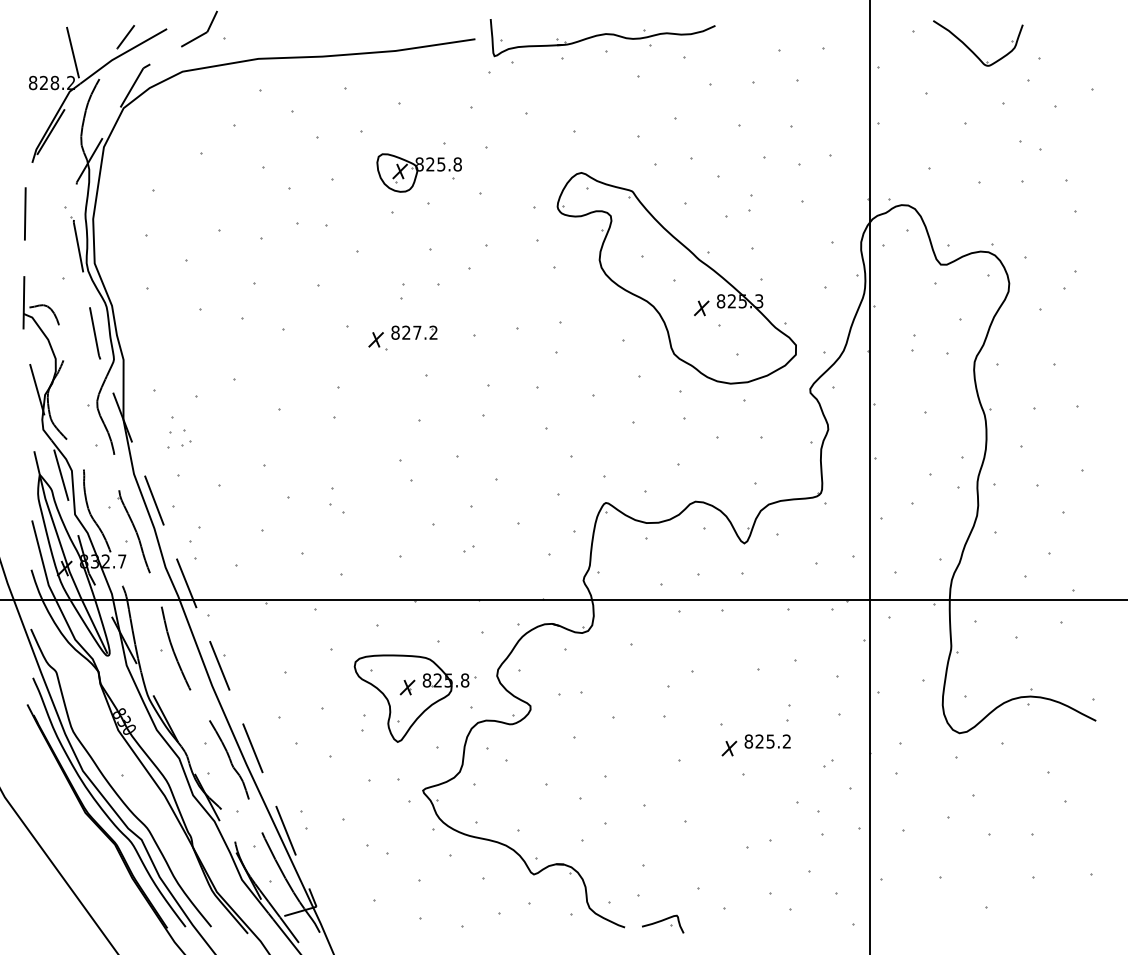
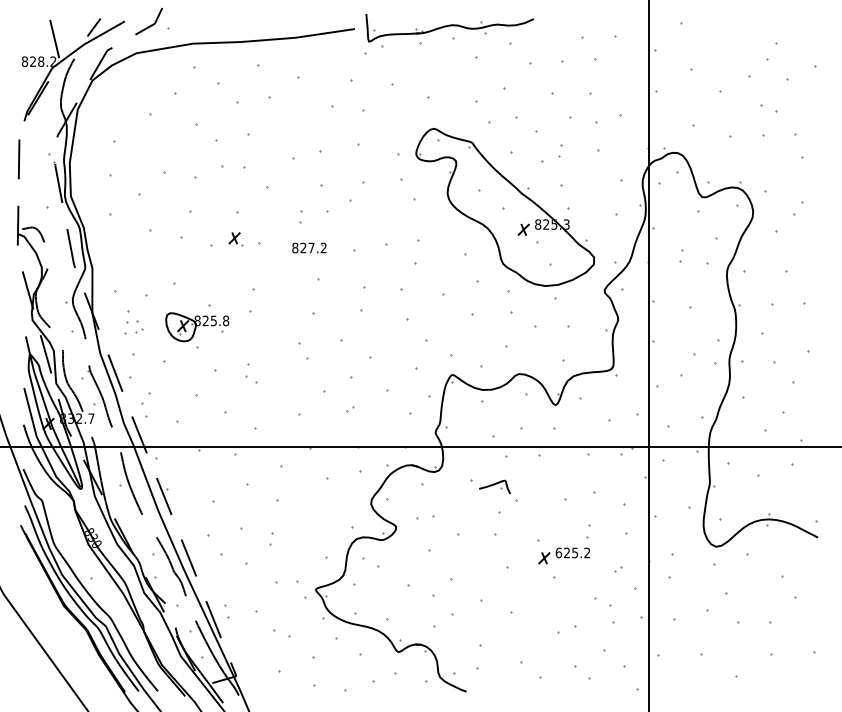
part: (971, 49) -> (724, 36), removed
part: (418, 172) -> (196, 326), moved
part: (377, 341) -> (235, 239), moved
part: (414, 698) -> (309, 520), removed
text: (748, 741) -> (558, 552), 825.2 -> 625.2
part: (663, 923) -> (495, 486), moved

